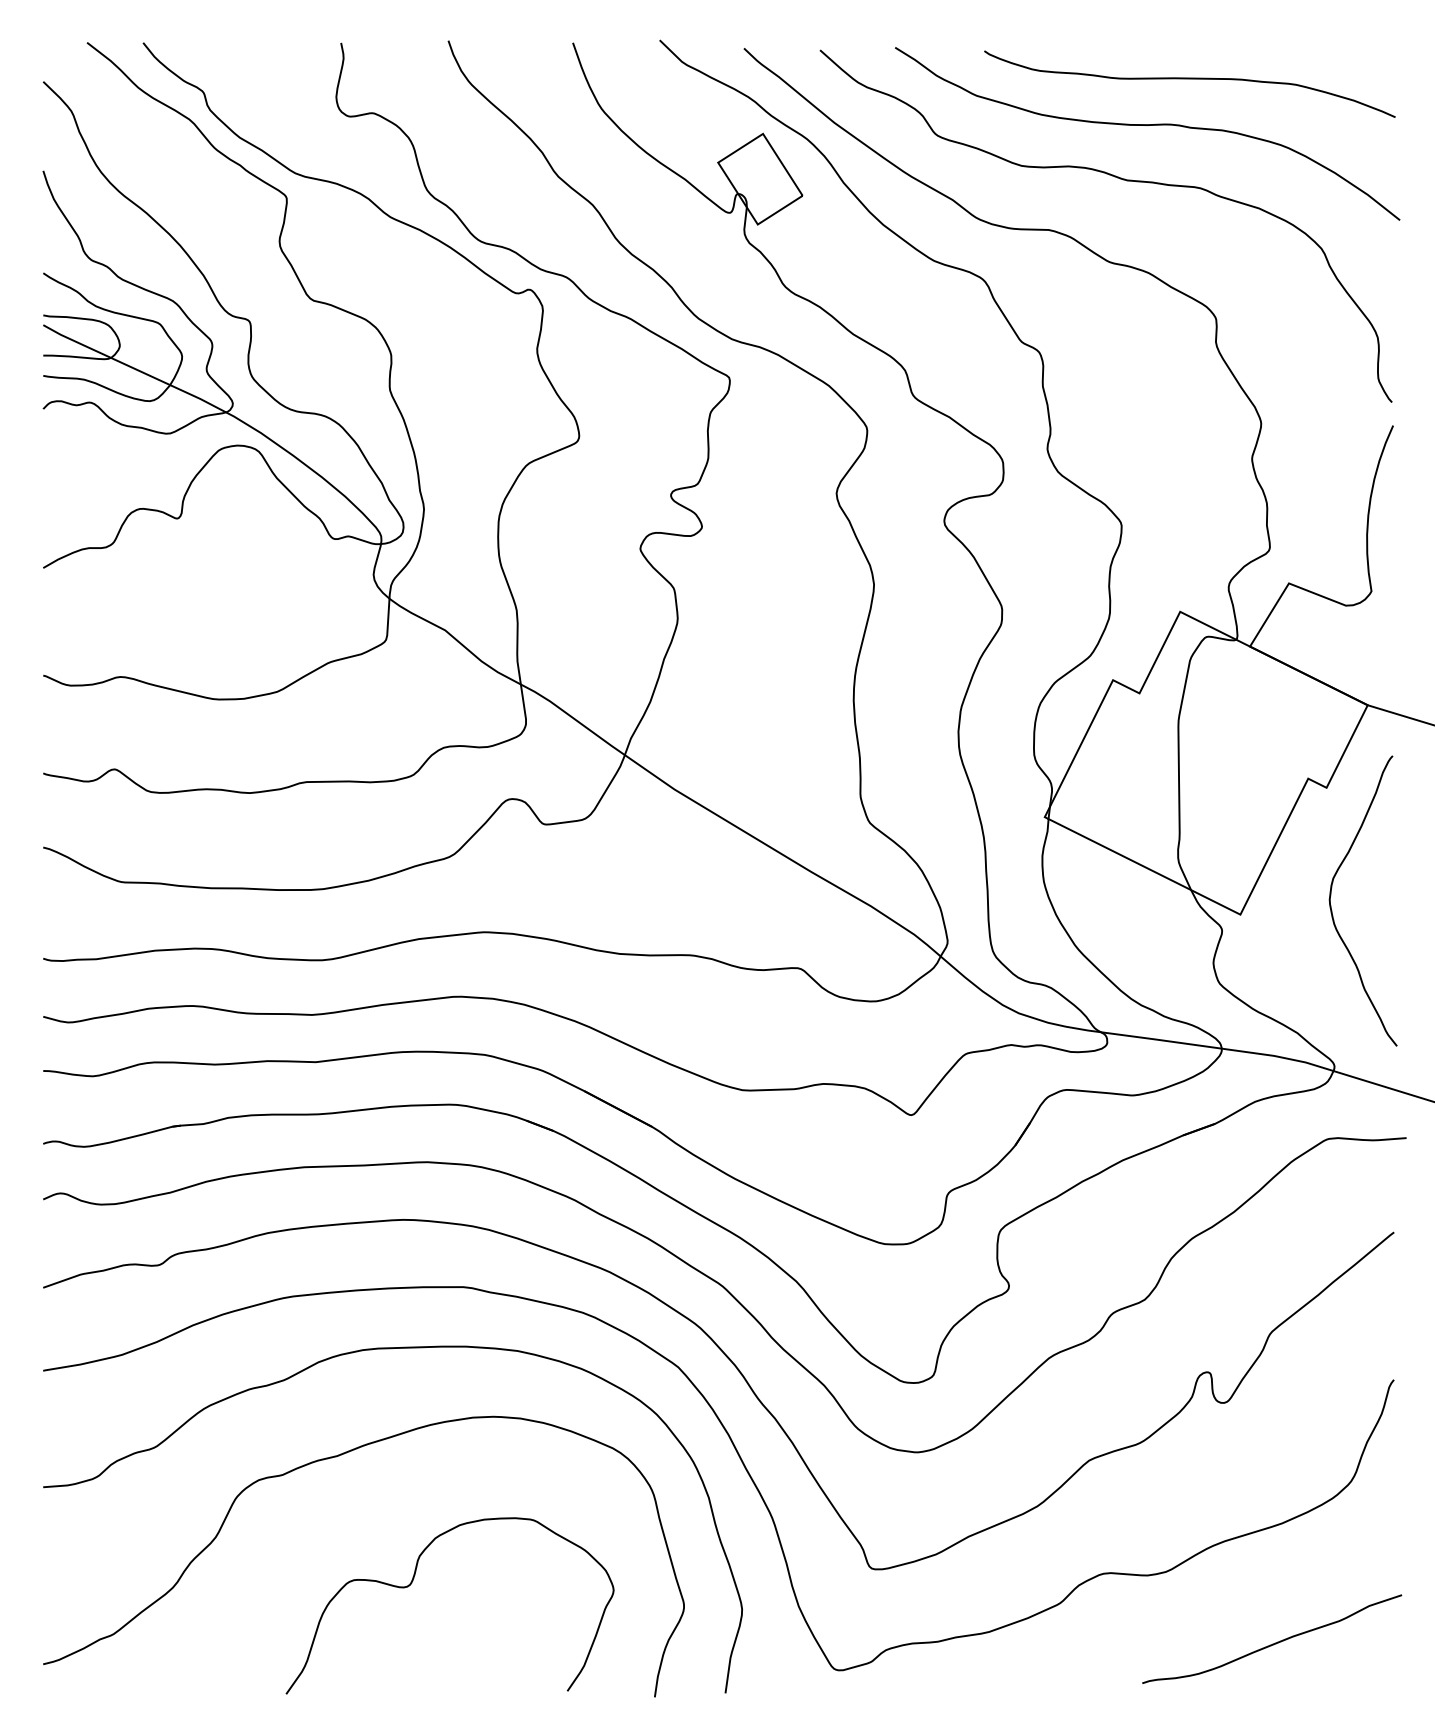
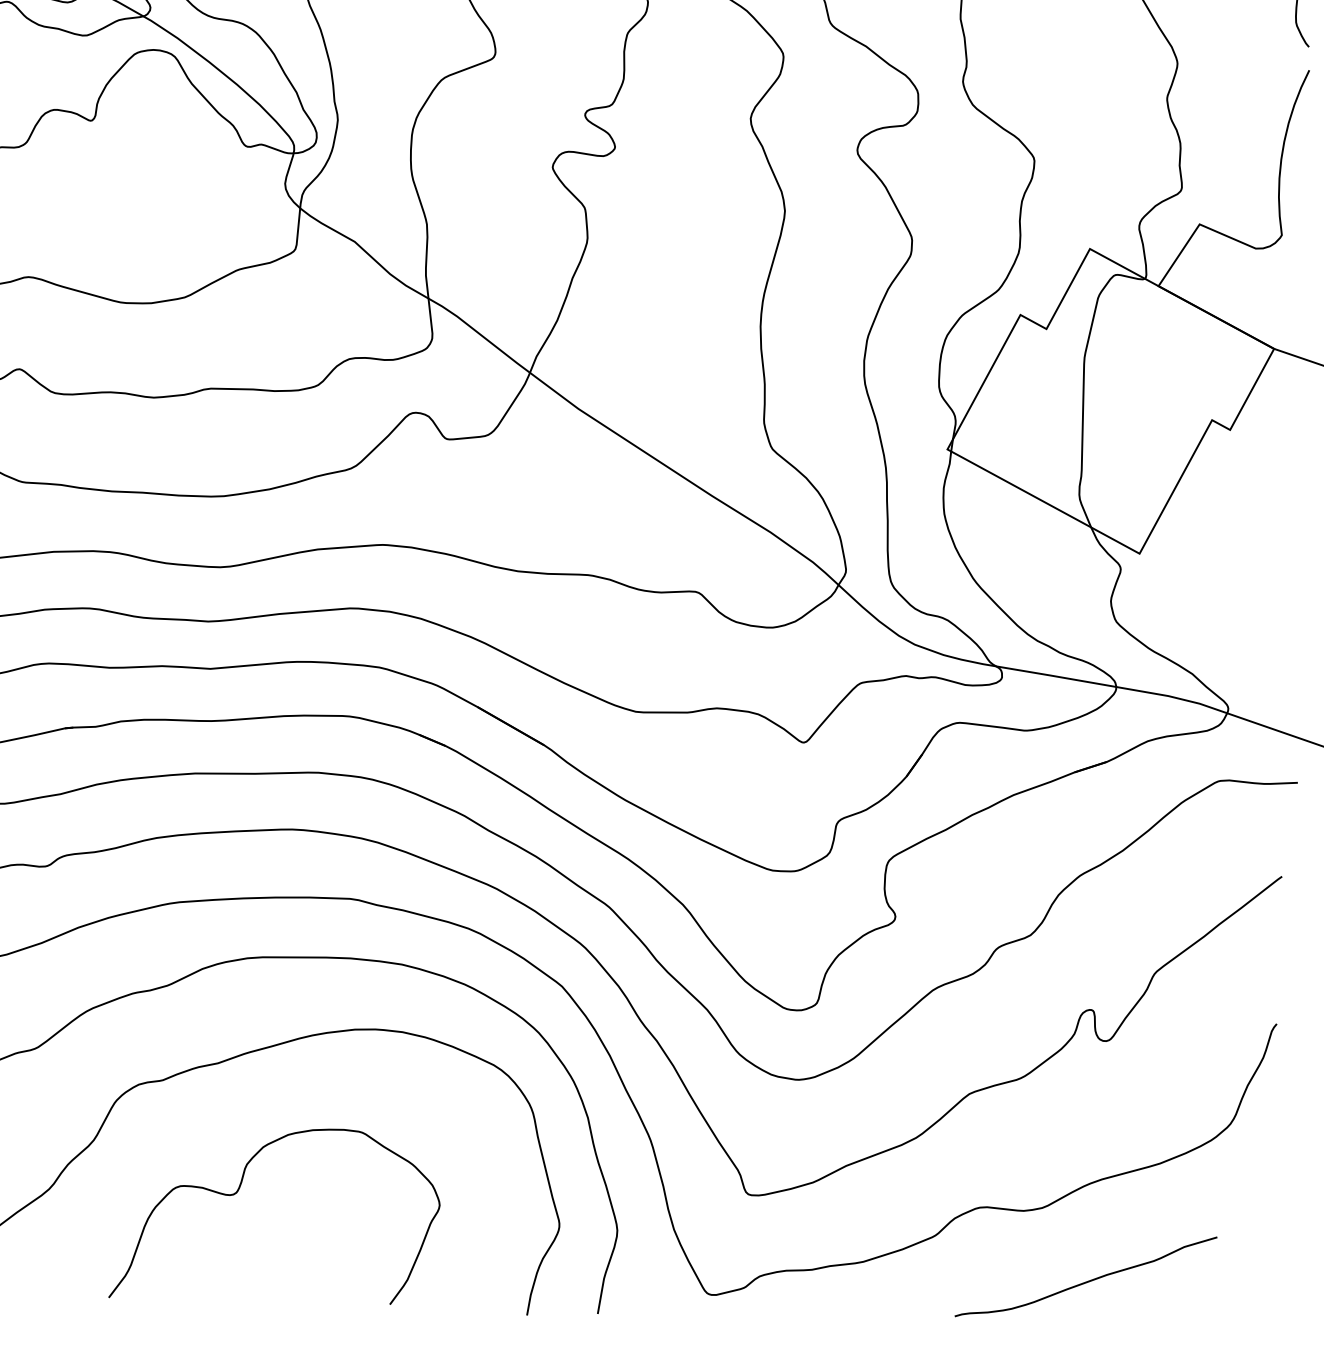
curve: (1331, 895) -> (1231, 537), removed
curve: (412, 1583) -> (238, 1191), moved
curve: (1275, 1642) -> (1089, 1280), moved

